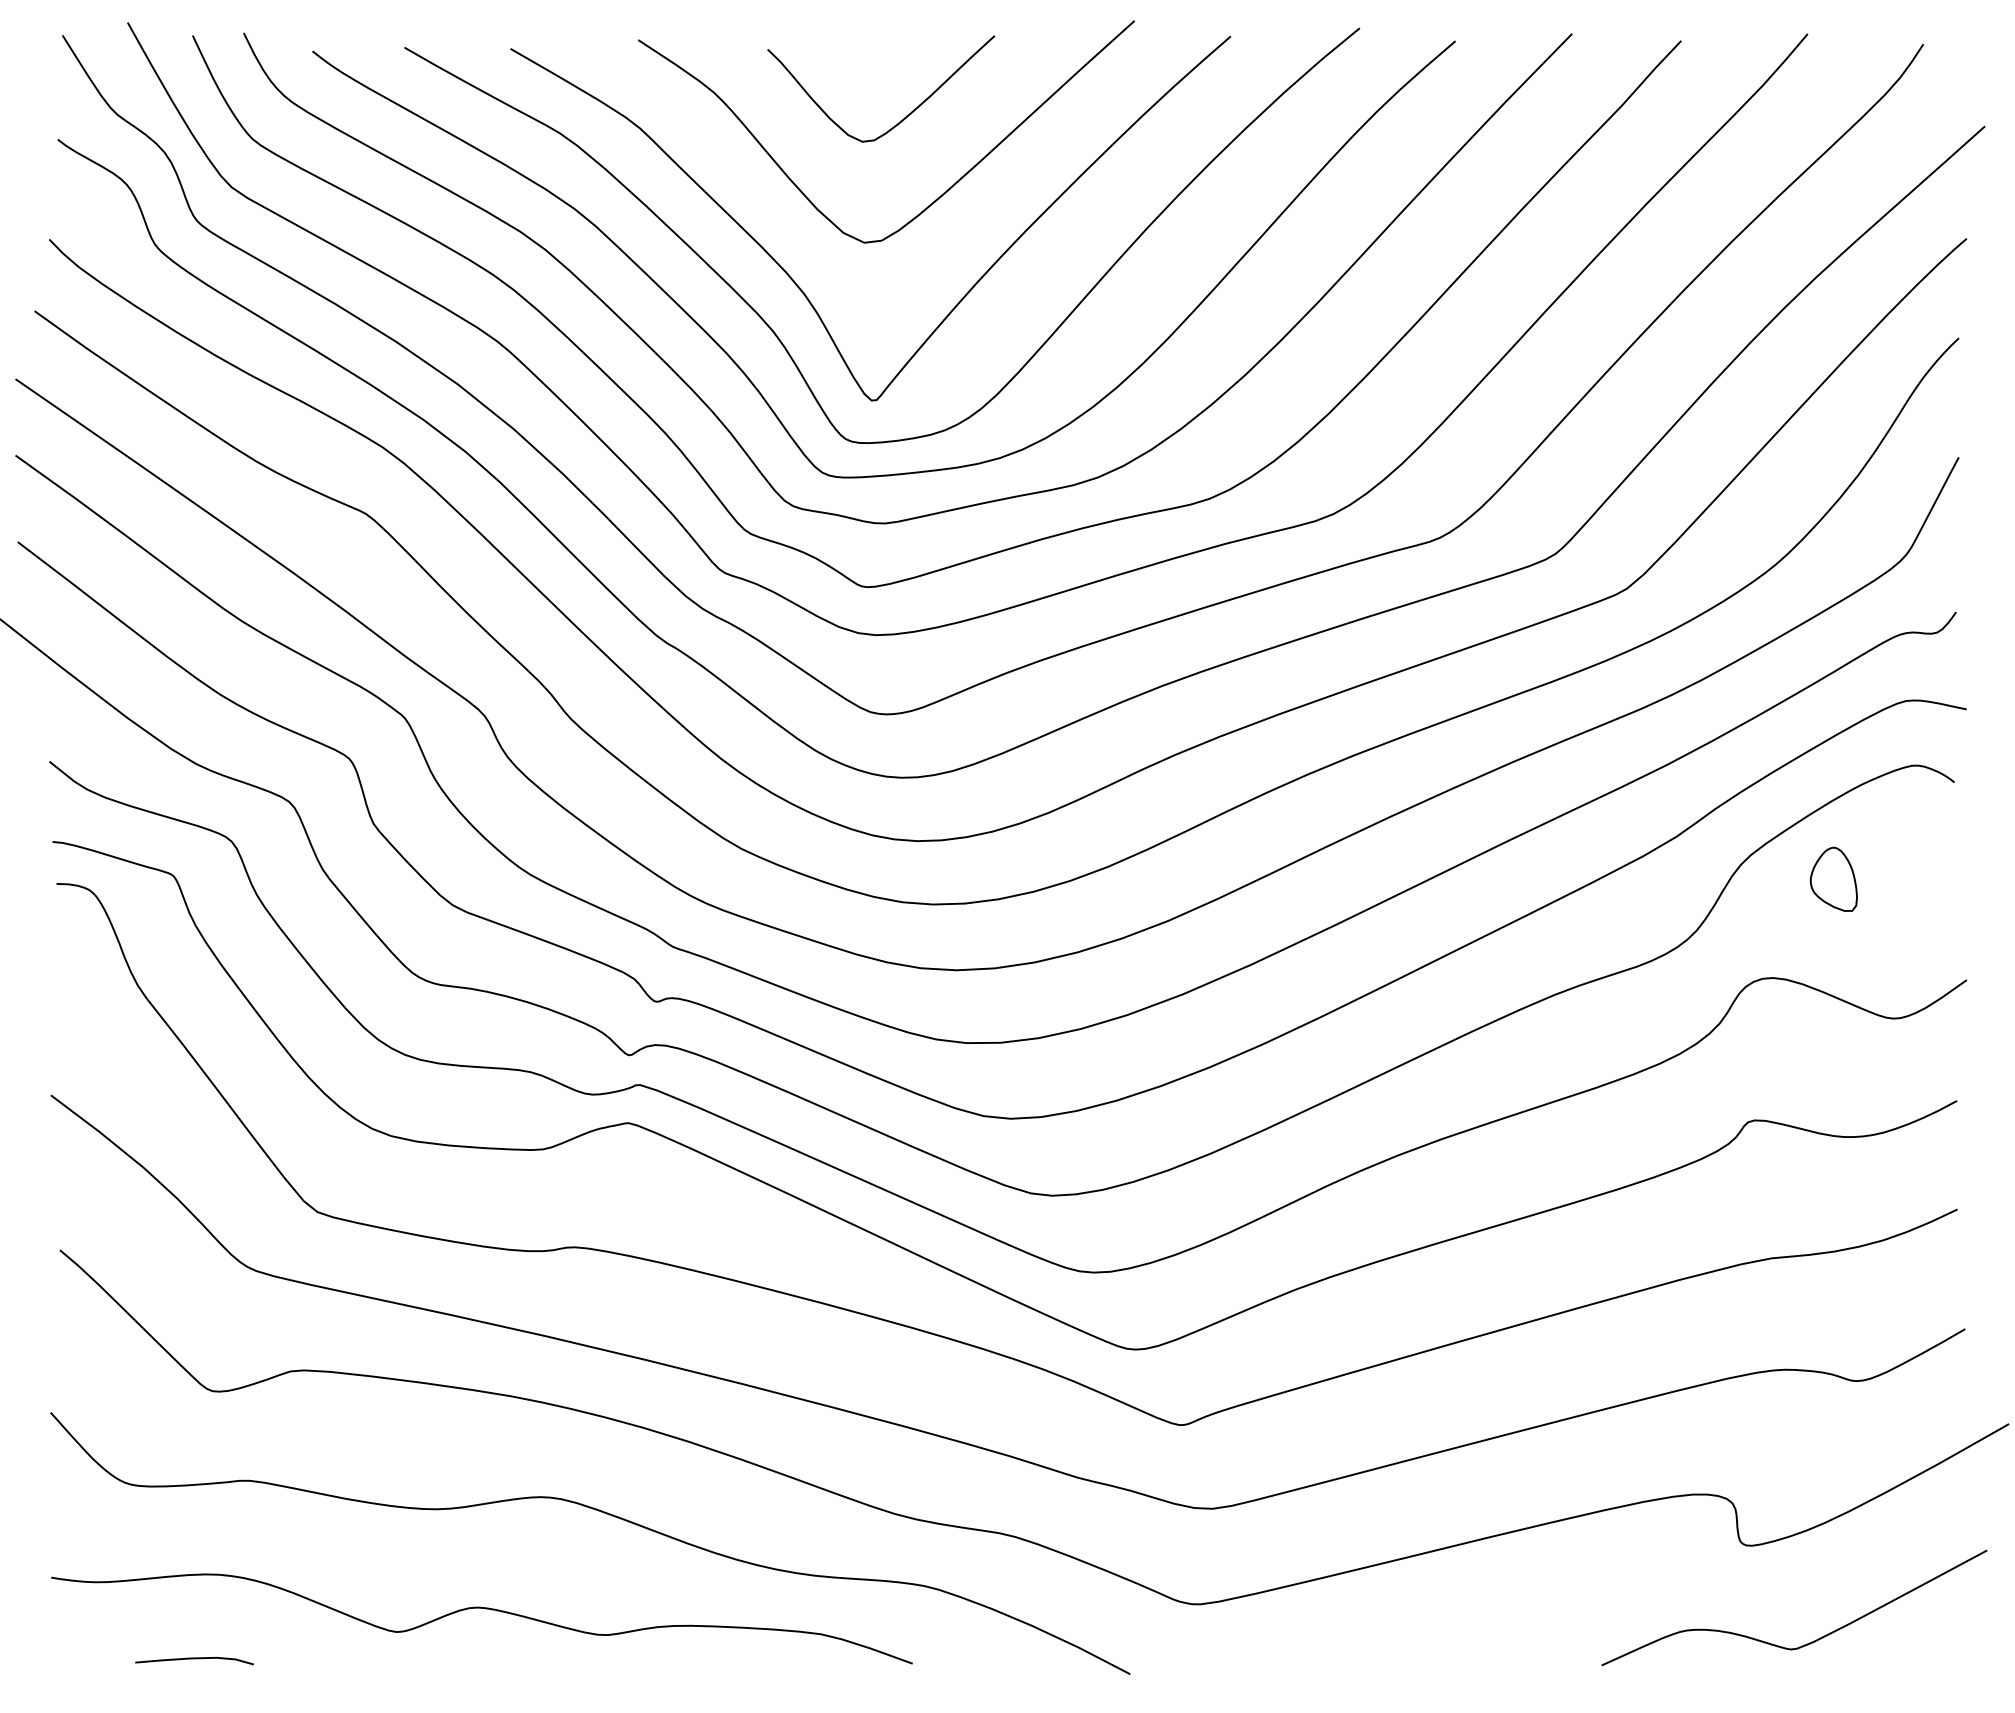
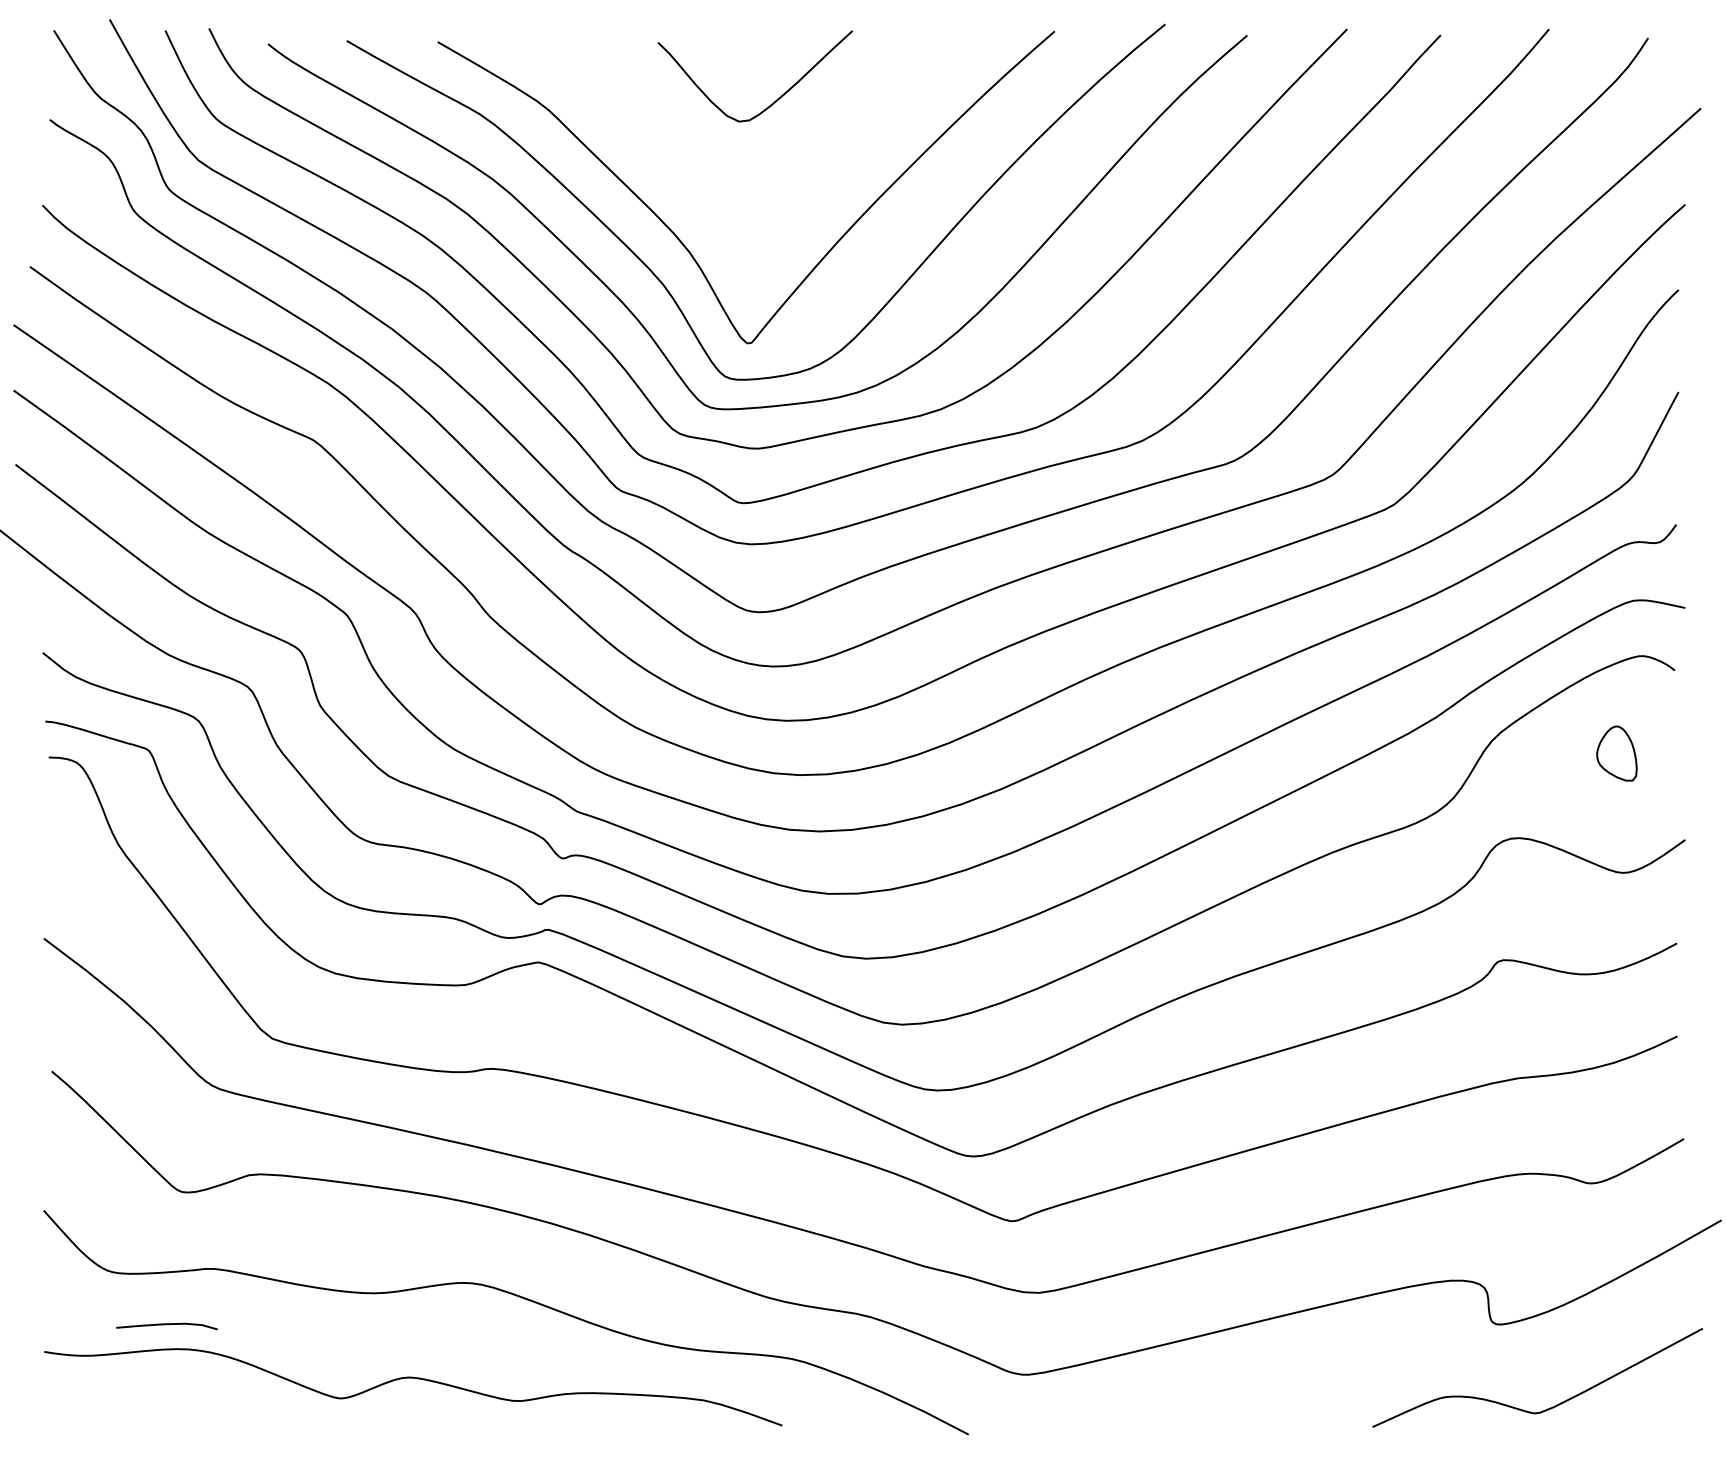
curve: (942, 193) -> (807, 165), removed
part: (1833, 878) -> (1616, 752), moved
curve: (194, 1659) -> (166, 1325), moved

